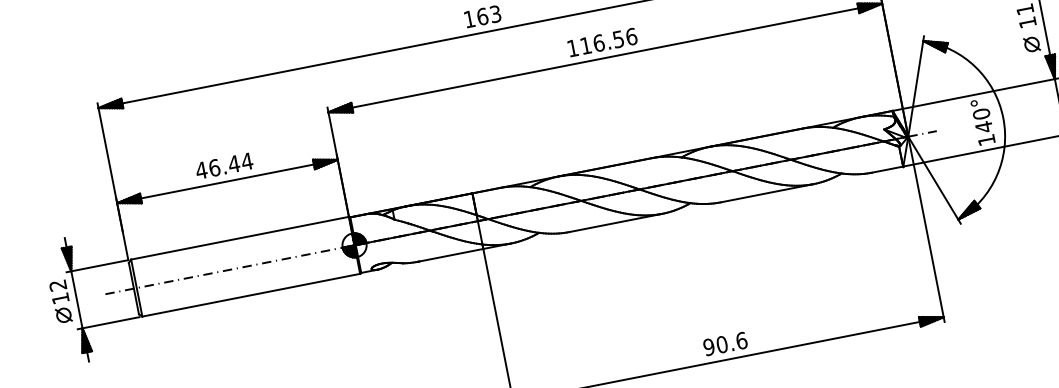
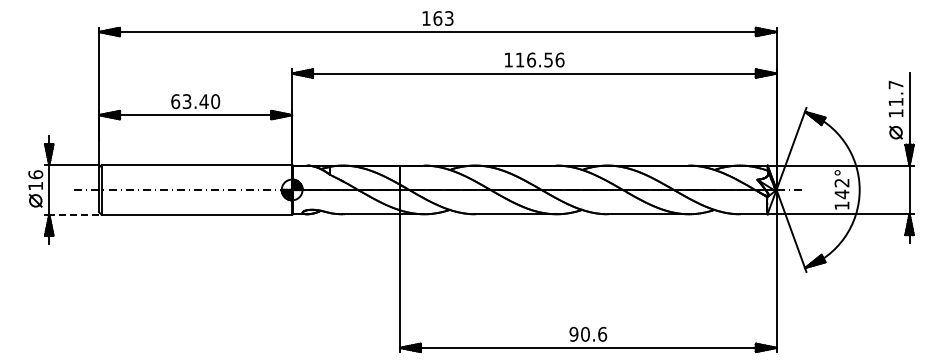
text: (980, 113) -> (841, 182), 140° -> 142°
text: (224, 165) -> (195, 101), 46.44 -> 63.40
text: (57, 285) -> (35, 174), 12 -> 16
line: (111, 322) -> (74, 214), solid -> dashed

